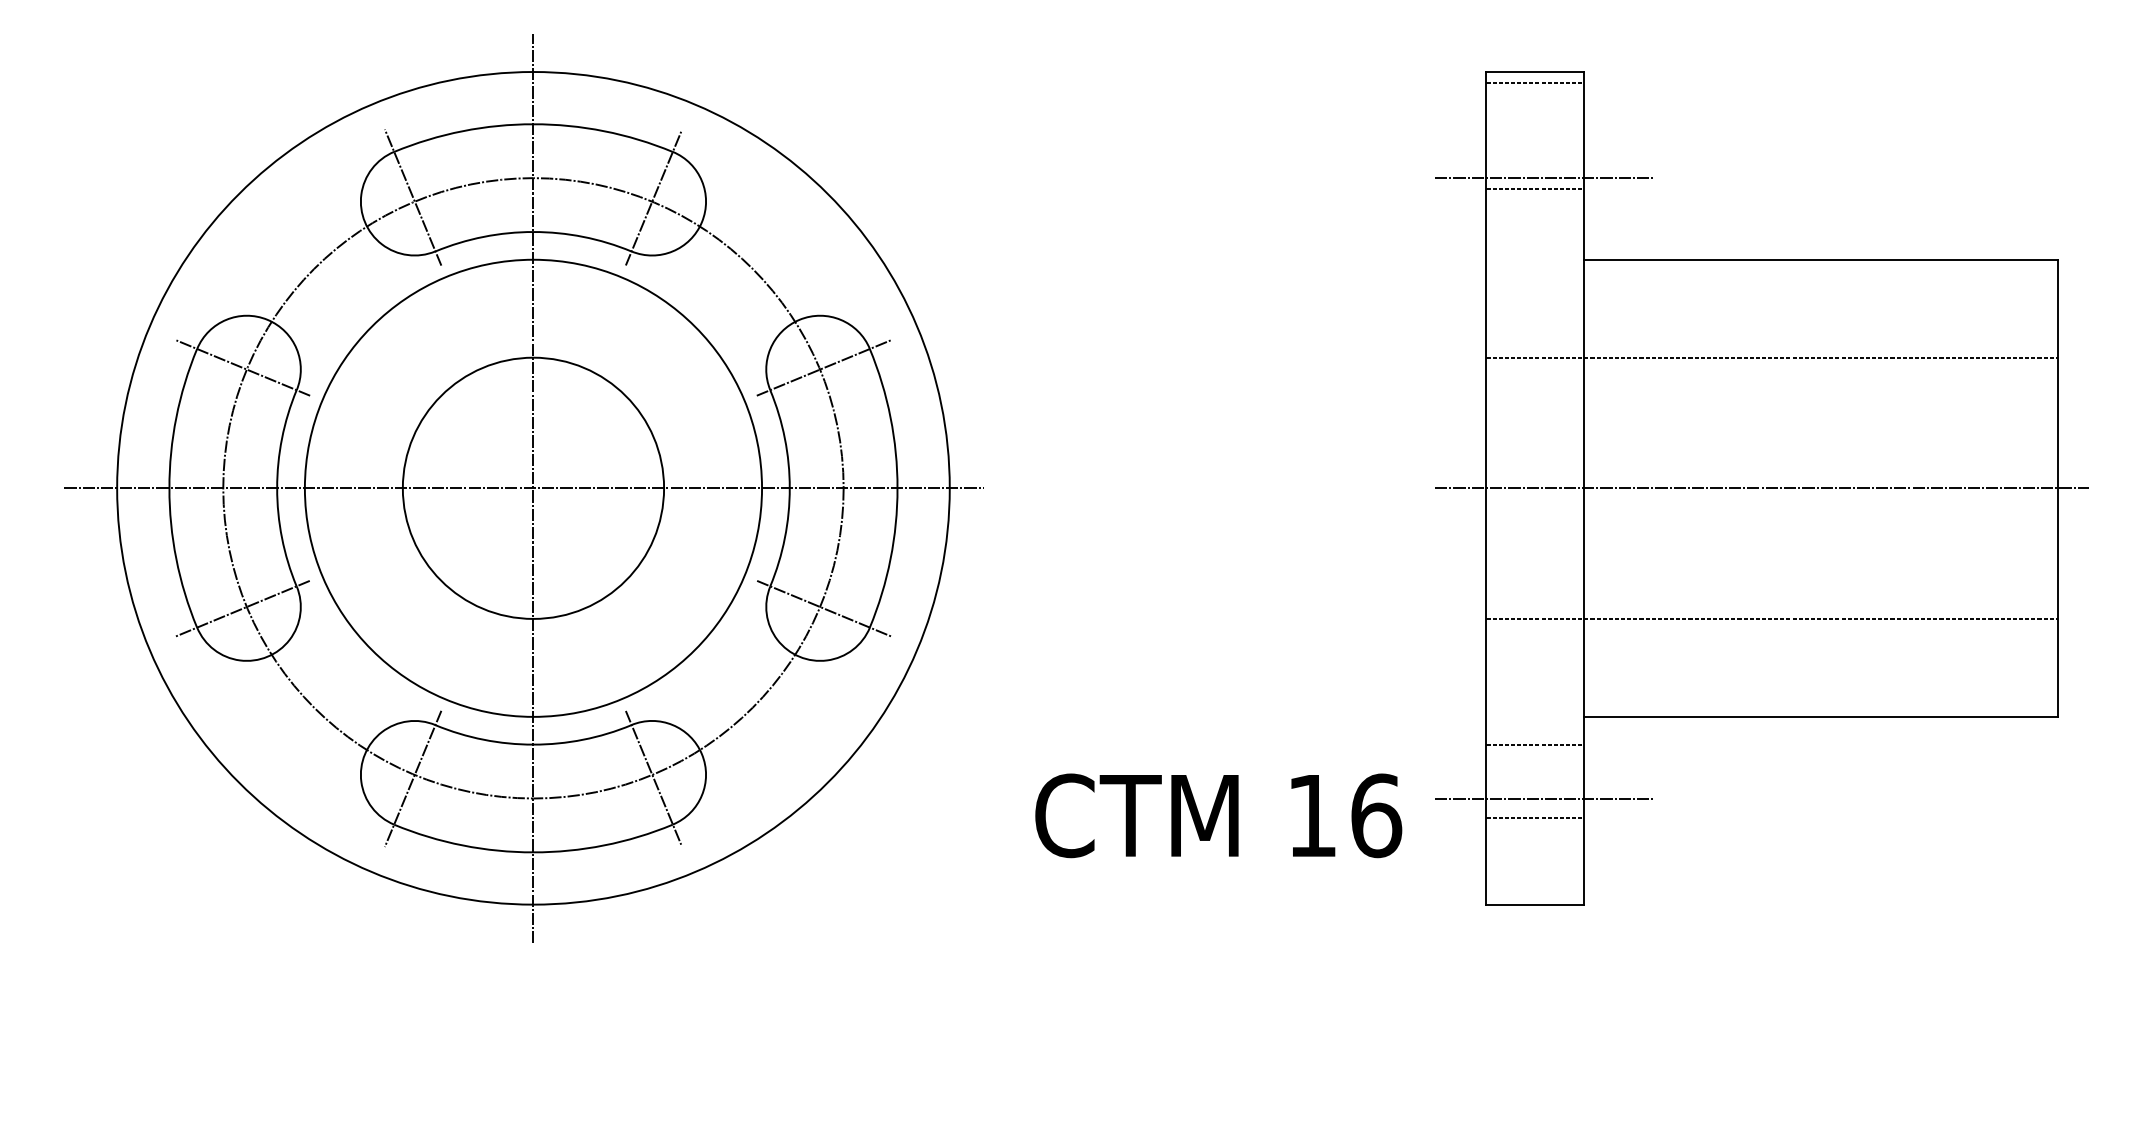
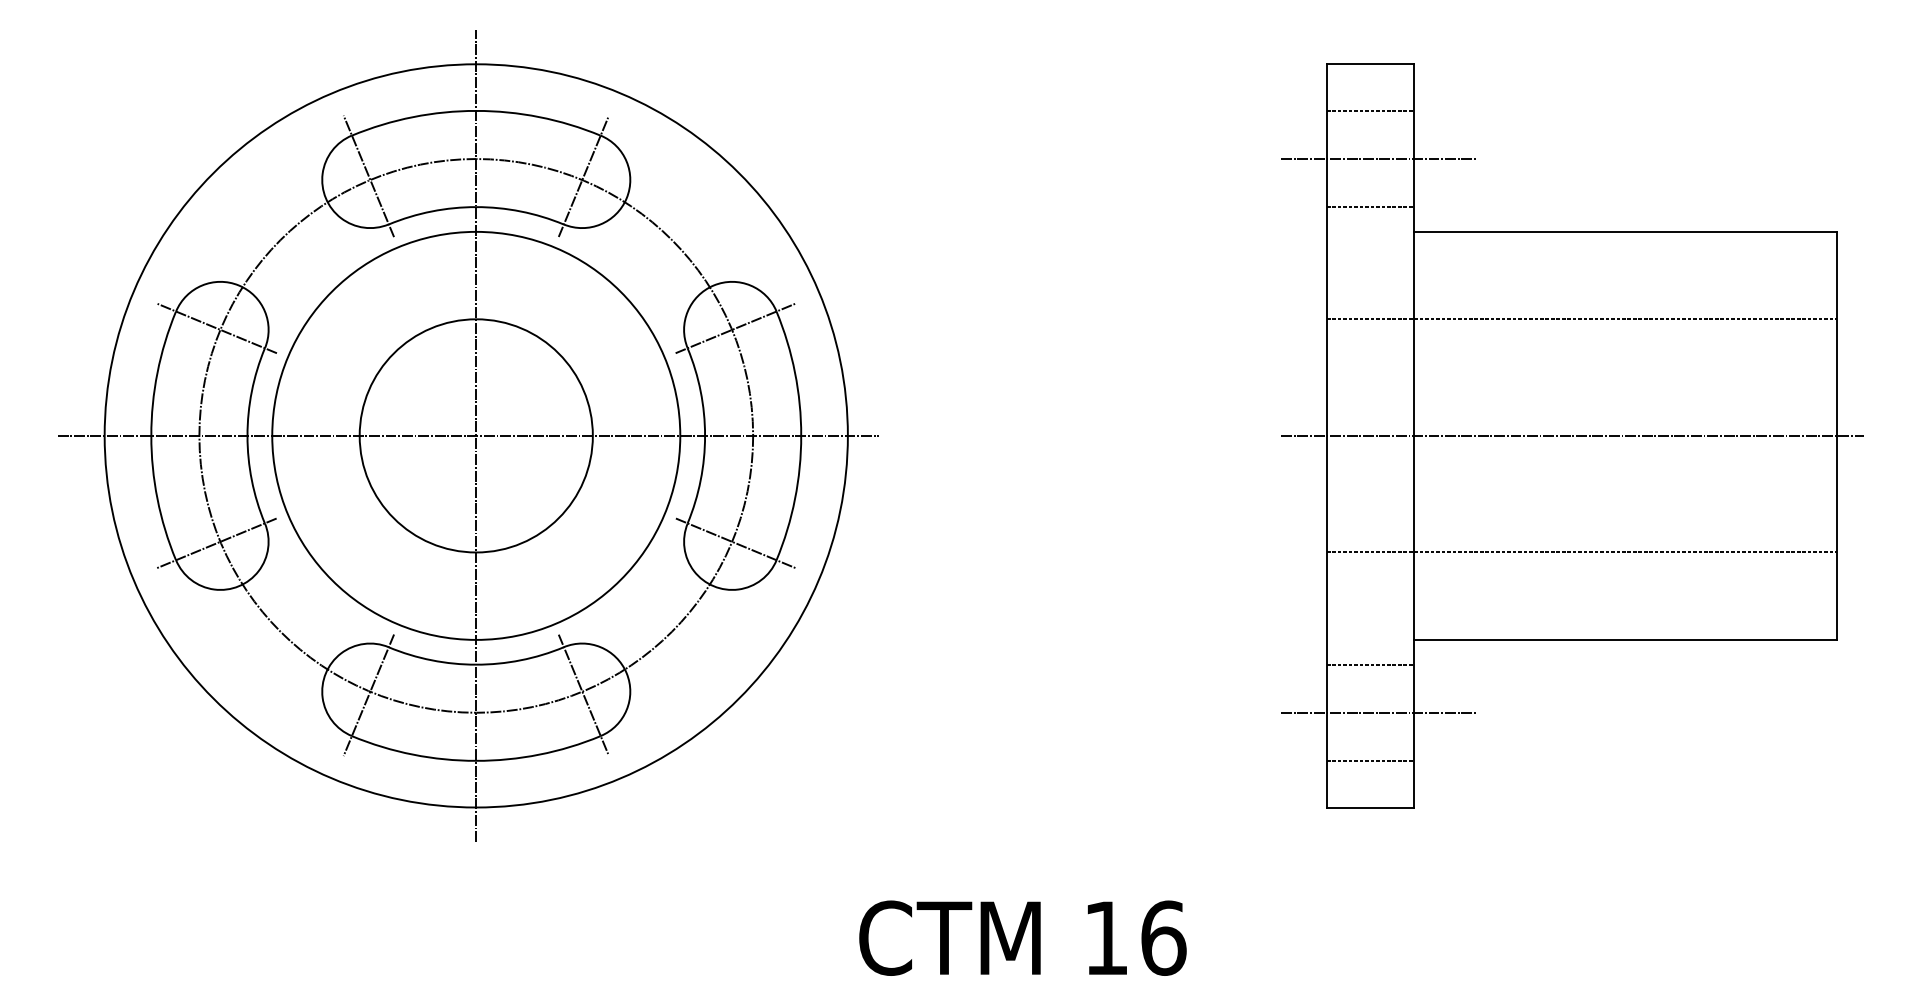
line: (1535, 82) -> (1370, 110), moved
line: (1535, 189) -> (1370, 207), moved
text: (1218, 815) -> (1022, 937), moved
line: (1535, 817) -> (1370, 760), moved

